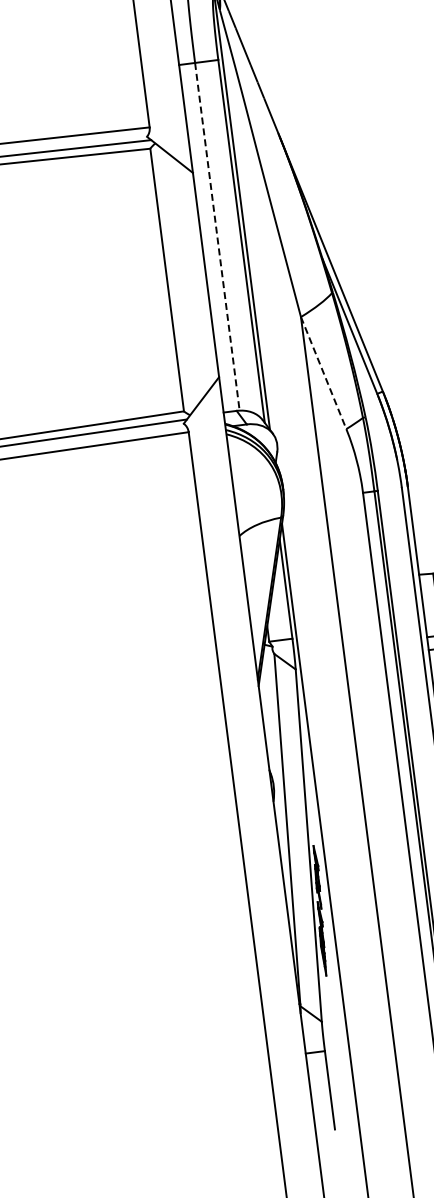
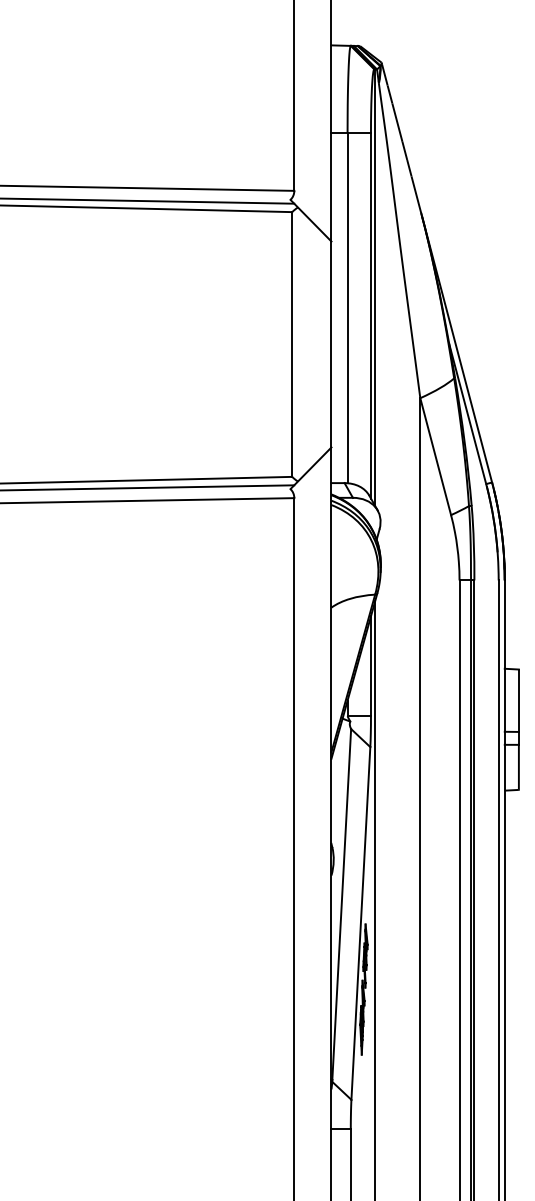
line: (217, 237) -> (347, 308), dashed -> solid
line: (323, 373) -> (435, 457), dashed -> solid

